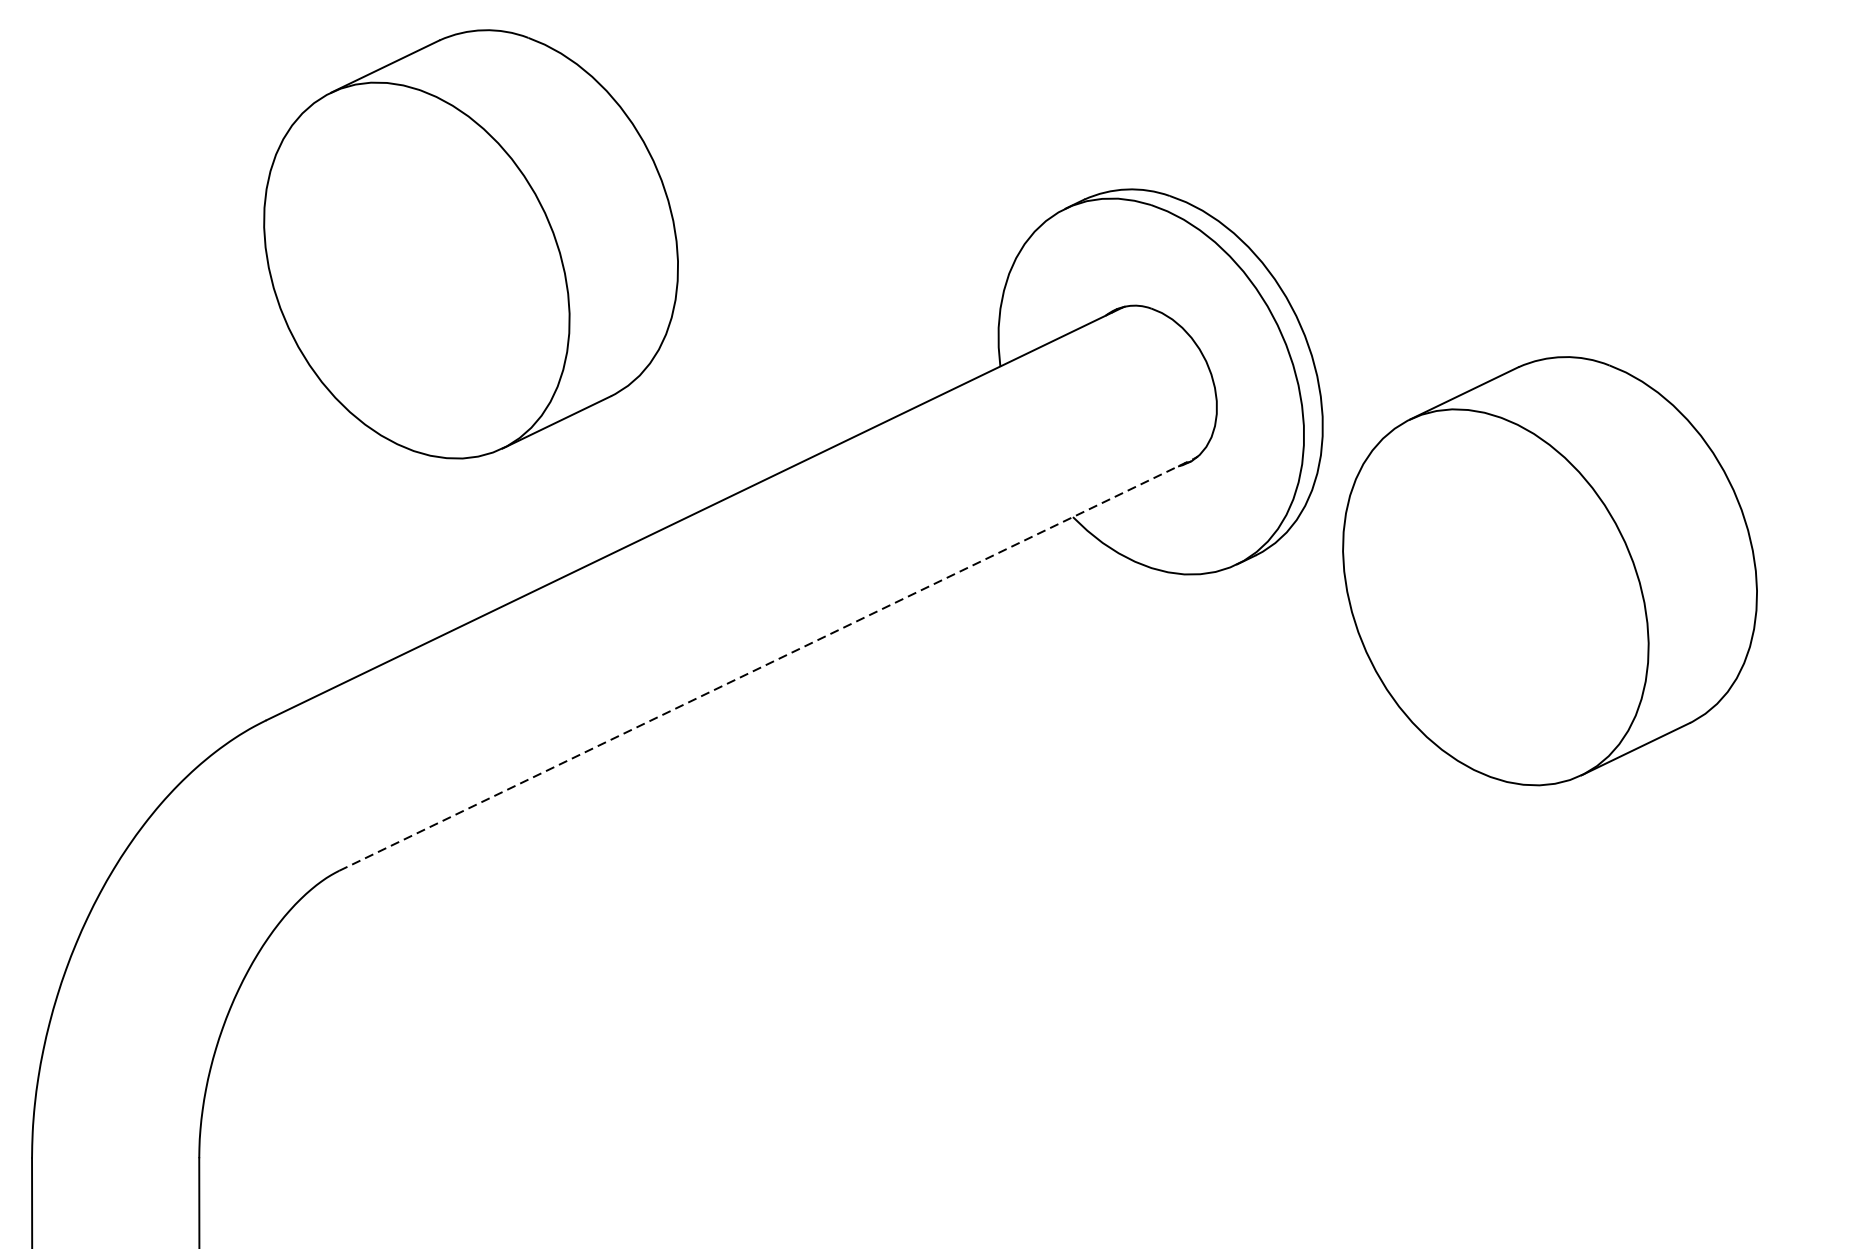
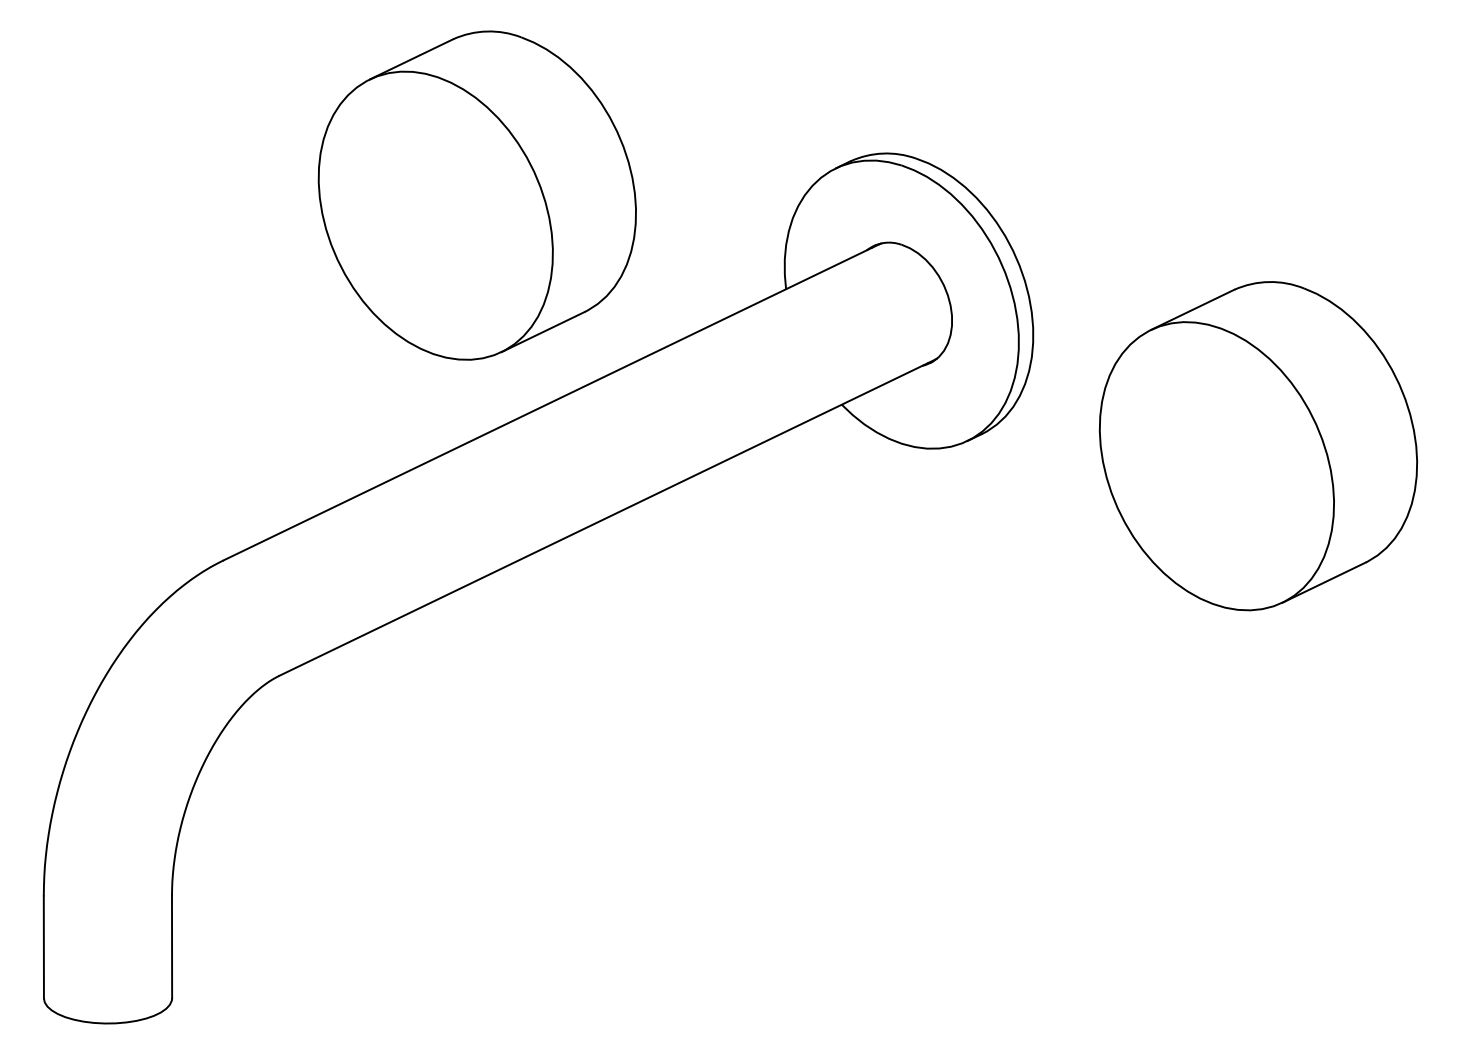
part: (469, 244) -> (476, 195), moved
part: (1550, 571) -> (1258, 446), moved
line: (766, 664) -> (606, 517), dashed -> solid

